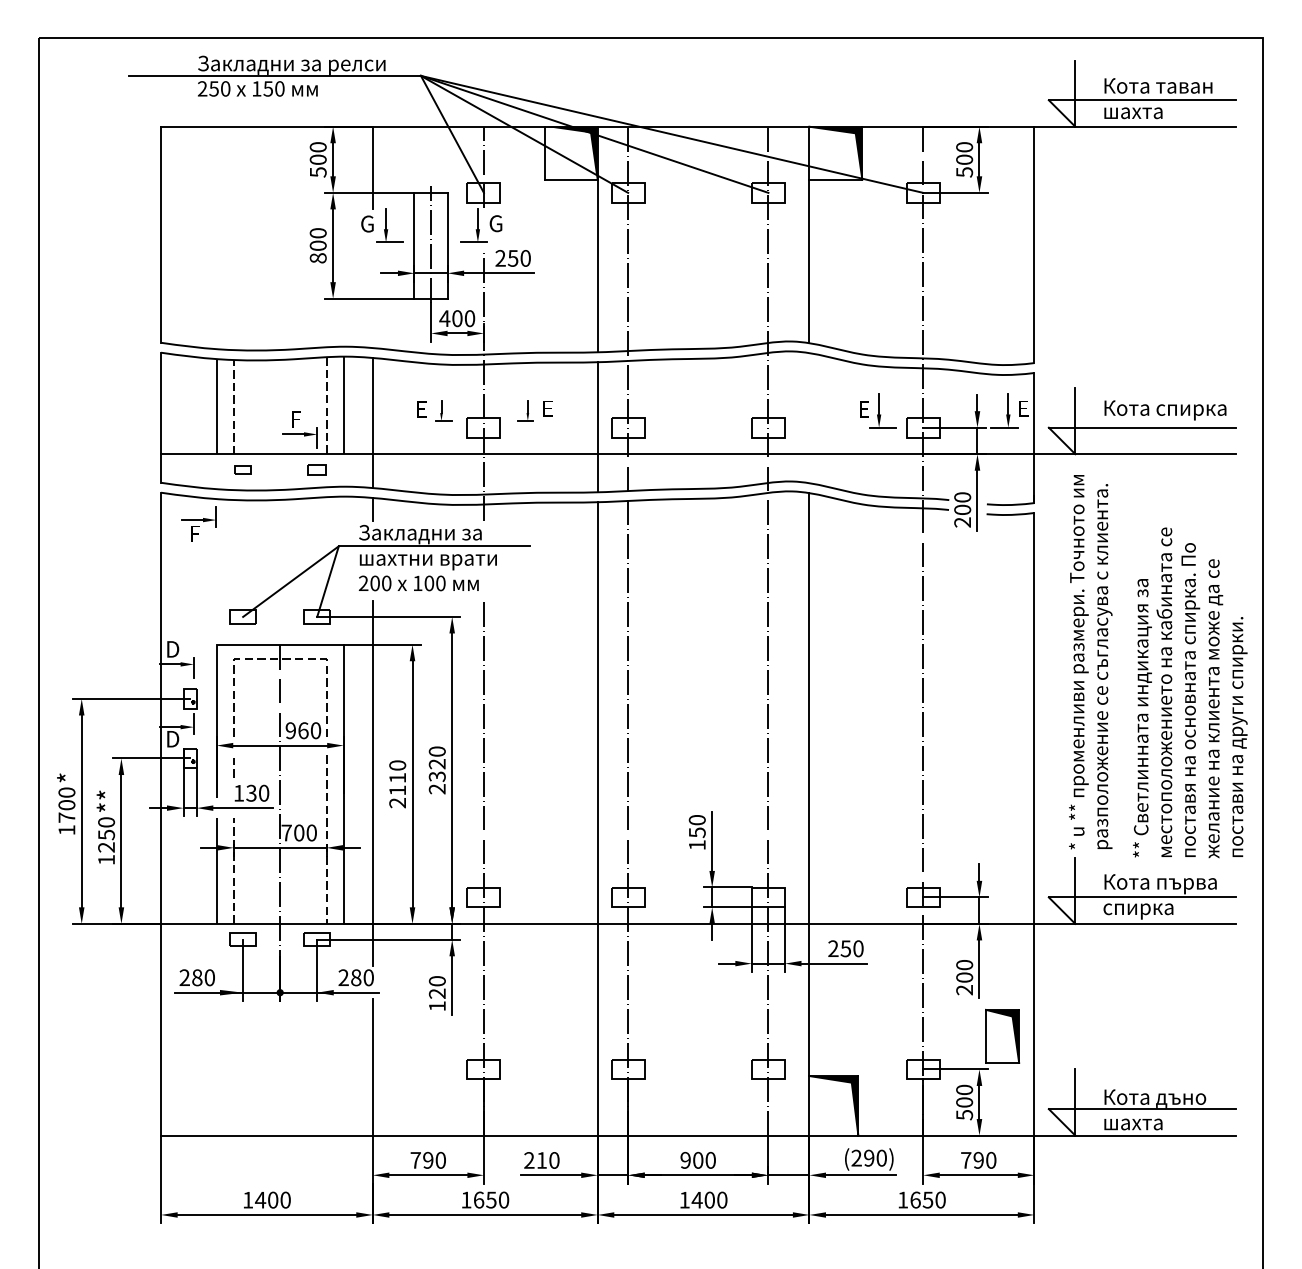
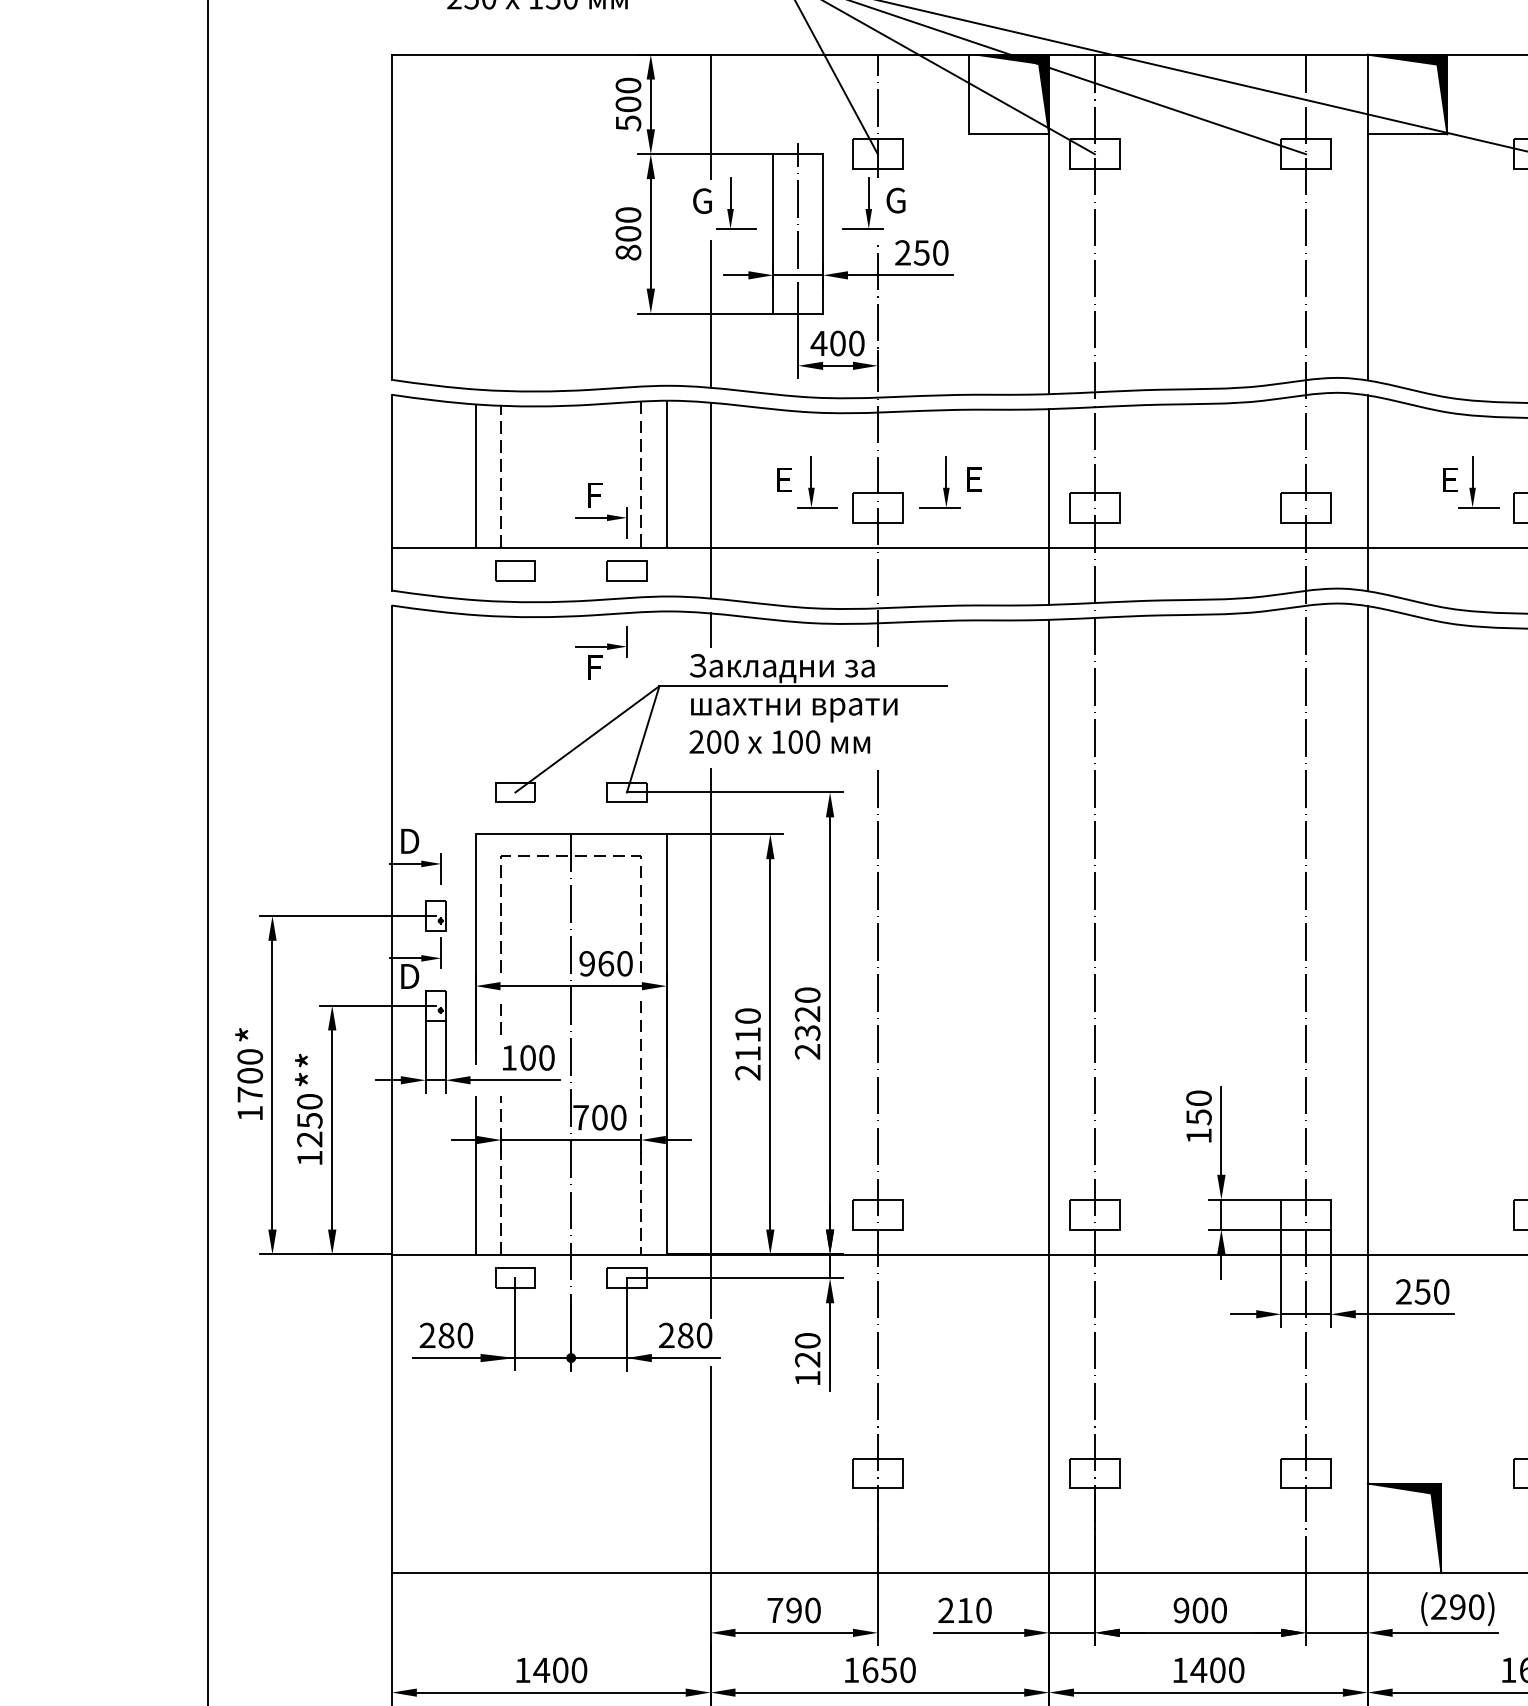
line: (372, 298) -> (710, 313), added
part: (443, 410) -> (816, 481), size x1.67
part: (525, 410) -> (940, 481), size x1.67
line: (809, 418) -> (1367, 493), added
part: (242, 469) -> (514, 570), size x1.67
part: (316, 469) -> (625, 570), size x1.43
part: (198, 523) -> (600, 651), moved
text: (251, 793) -> (528, 1058), 130 -> 100

